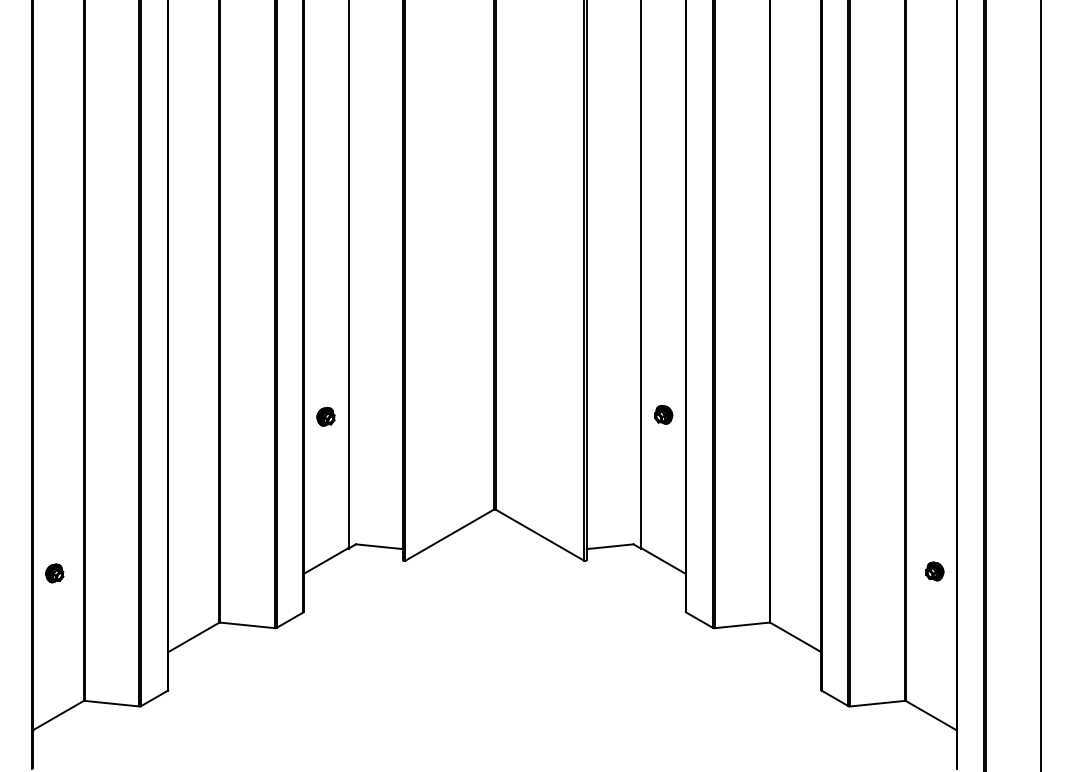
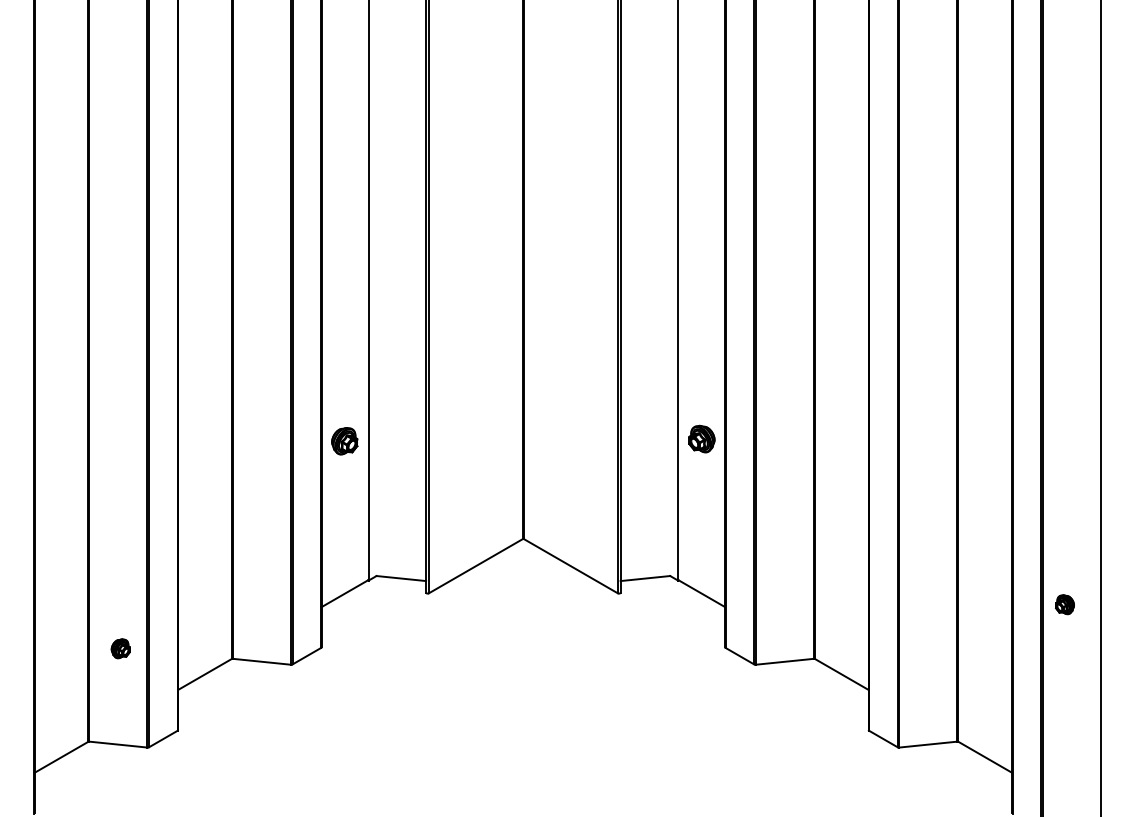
part: (664, 414) -> (702, 438), size x1.4
part: (325, 416) -> (344, 440), size x1.4
part: (934, 571) -> (1064, 604), moved
part: (54, 573) -> (120, 648), moved

